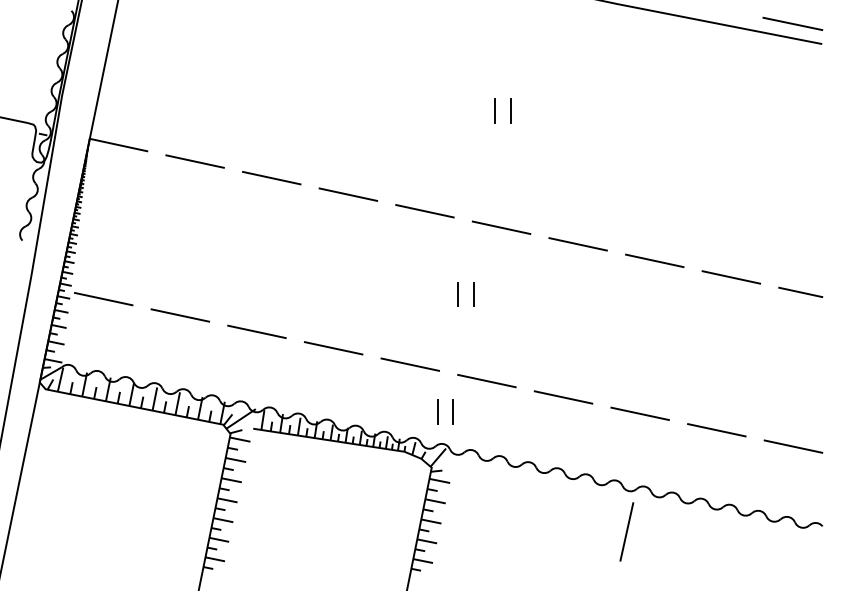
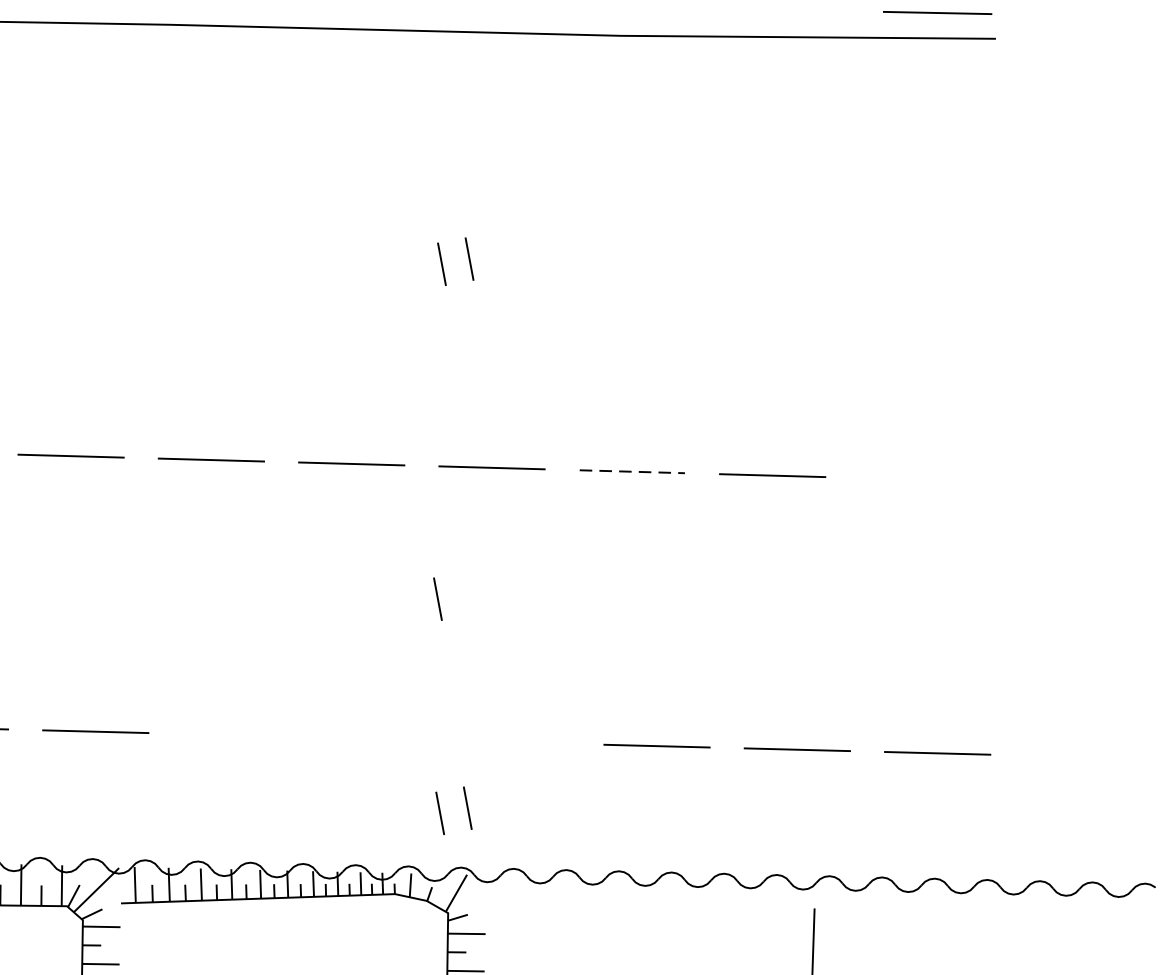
line: (578, 244) -> (632, 471), solid -> dashed
line: (731, 277) -> (913, 479), removed
line: (800, 292) -> (1039, 483), removed
line: (473, 294) -> (464, 594), removed
line: (333, 348) -> (235, 735), removed
line: (410, 364) -> (376, 738), removed
line: (486, 380) -> (515, 741), removed
line: (793, 446) -> (1078, 756), removed

